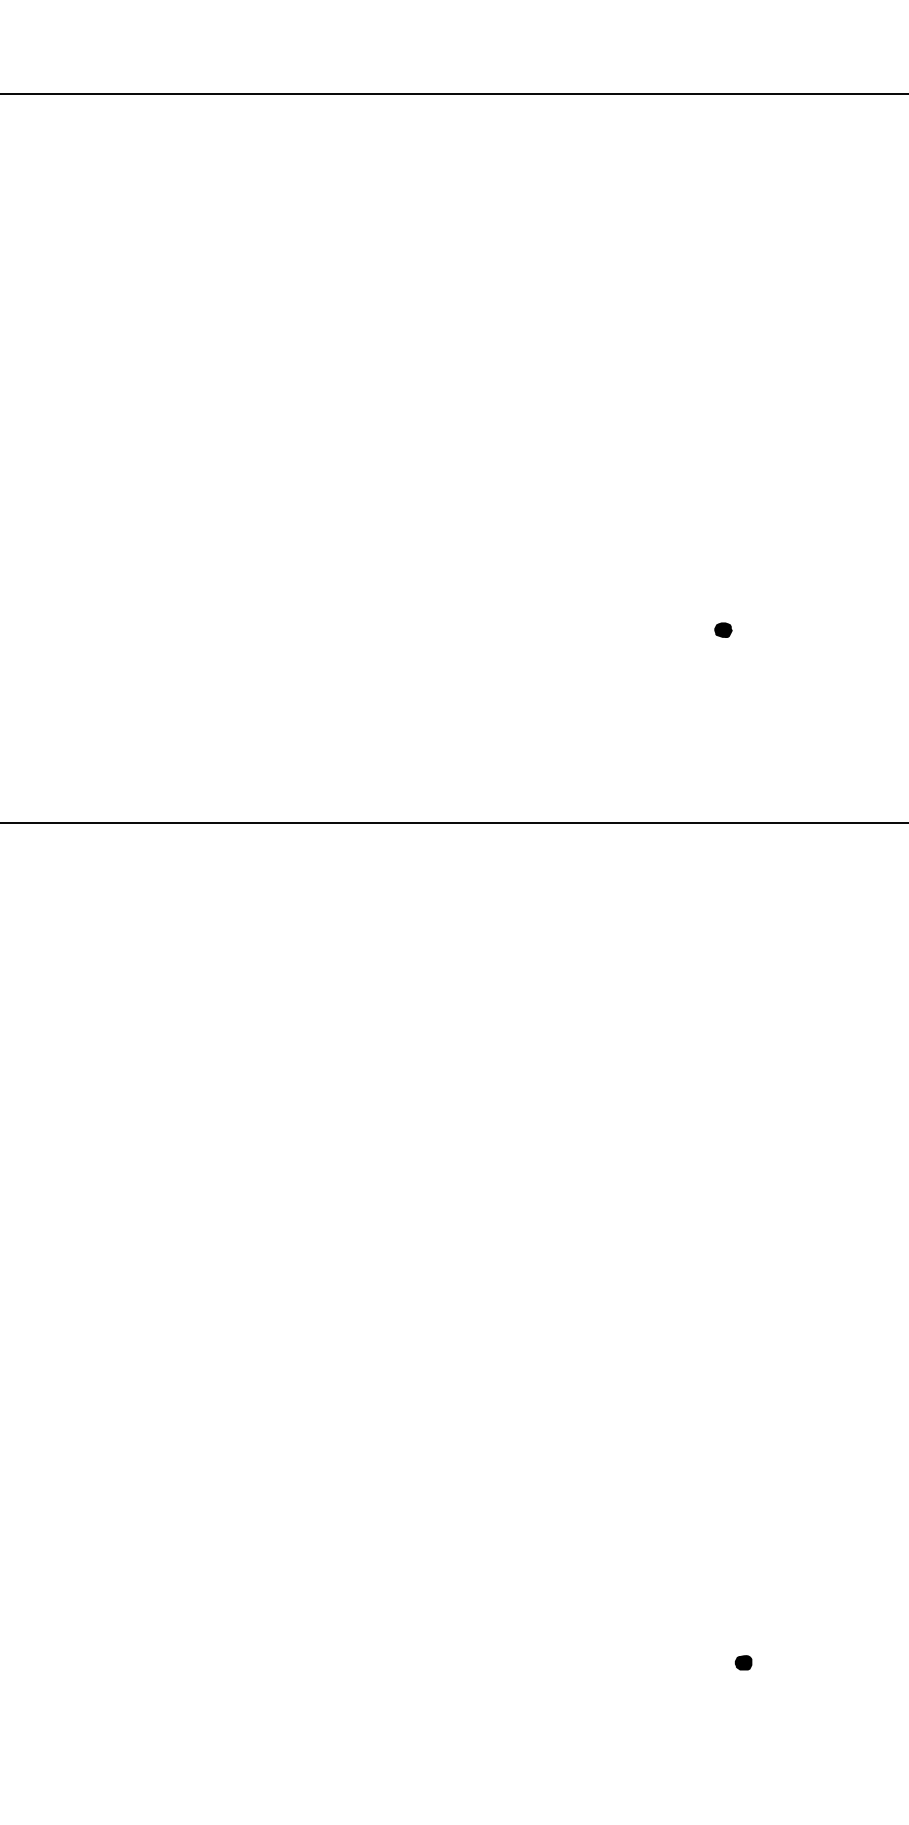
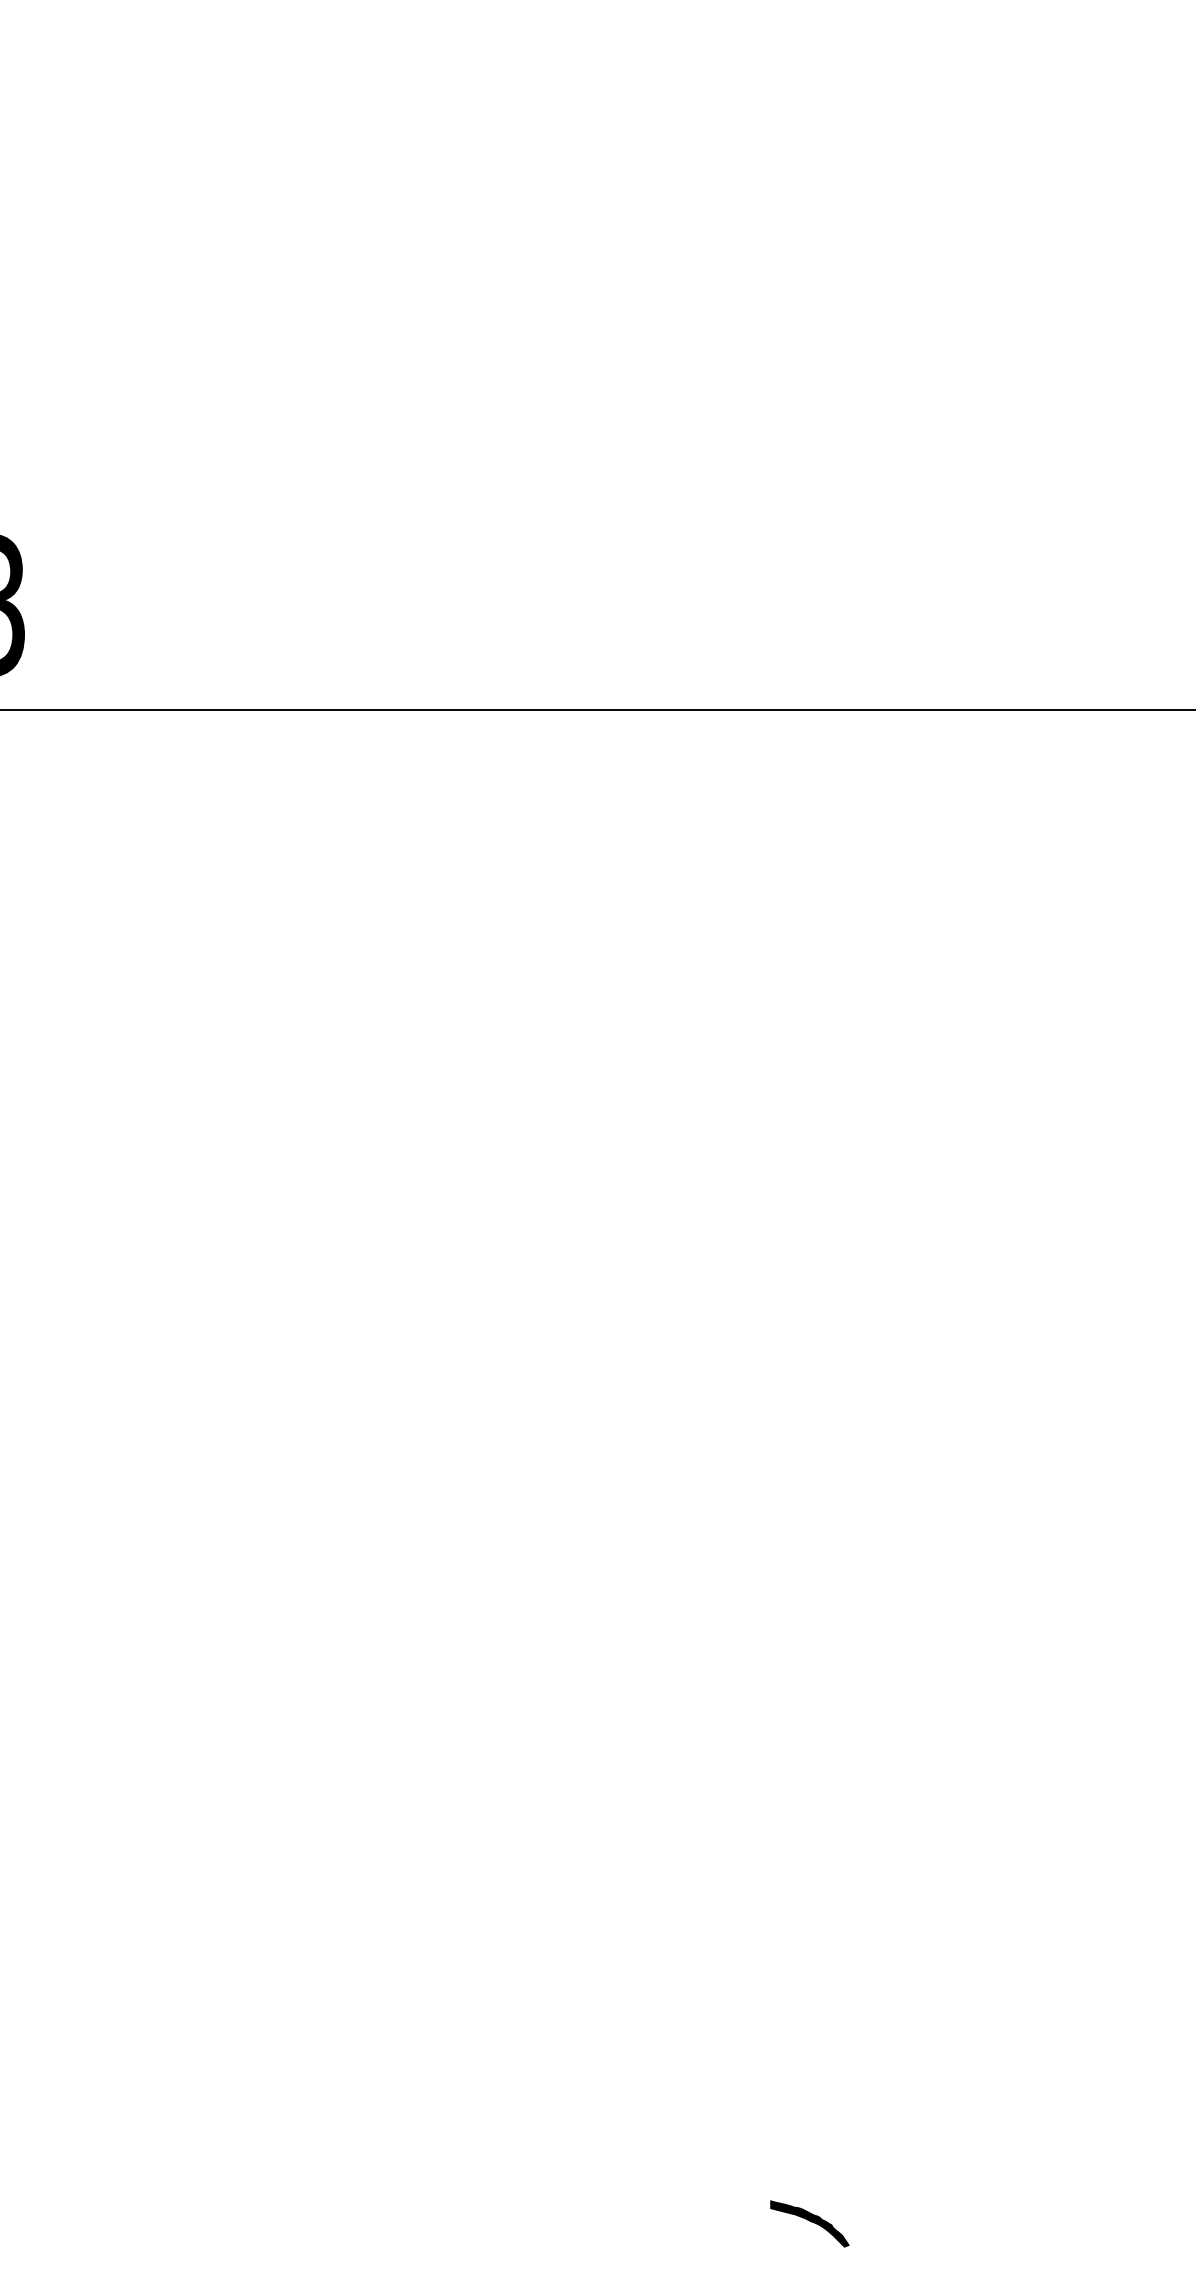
fill: (723, 629) -> (1000, 502), removed
fill: (743, 1662) -> (1021, 1614), removed

